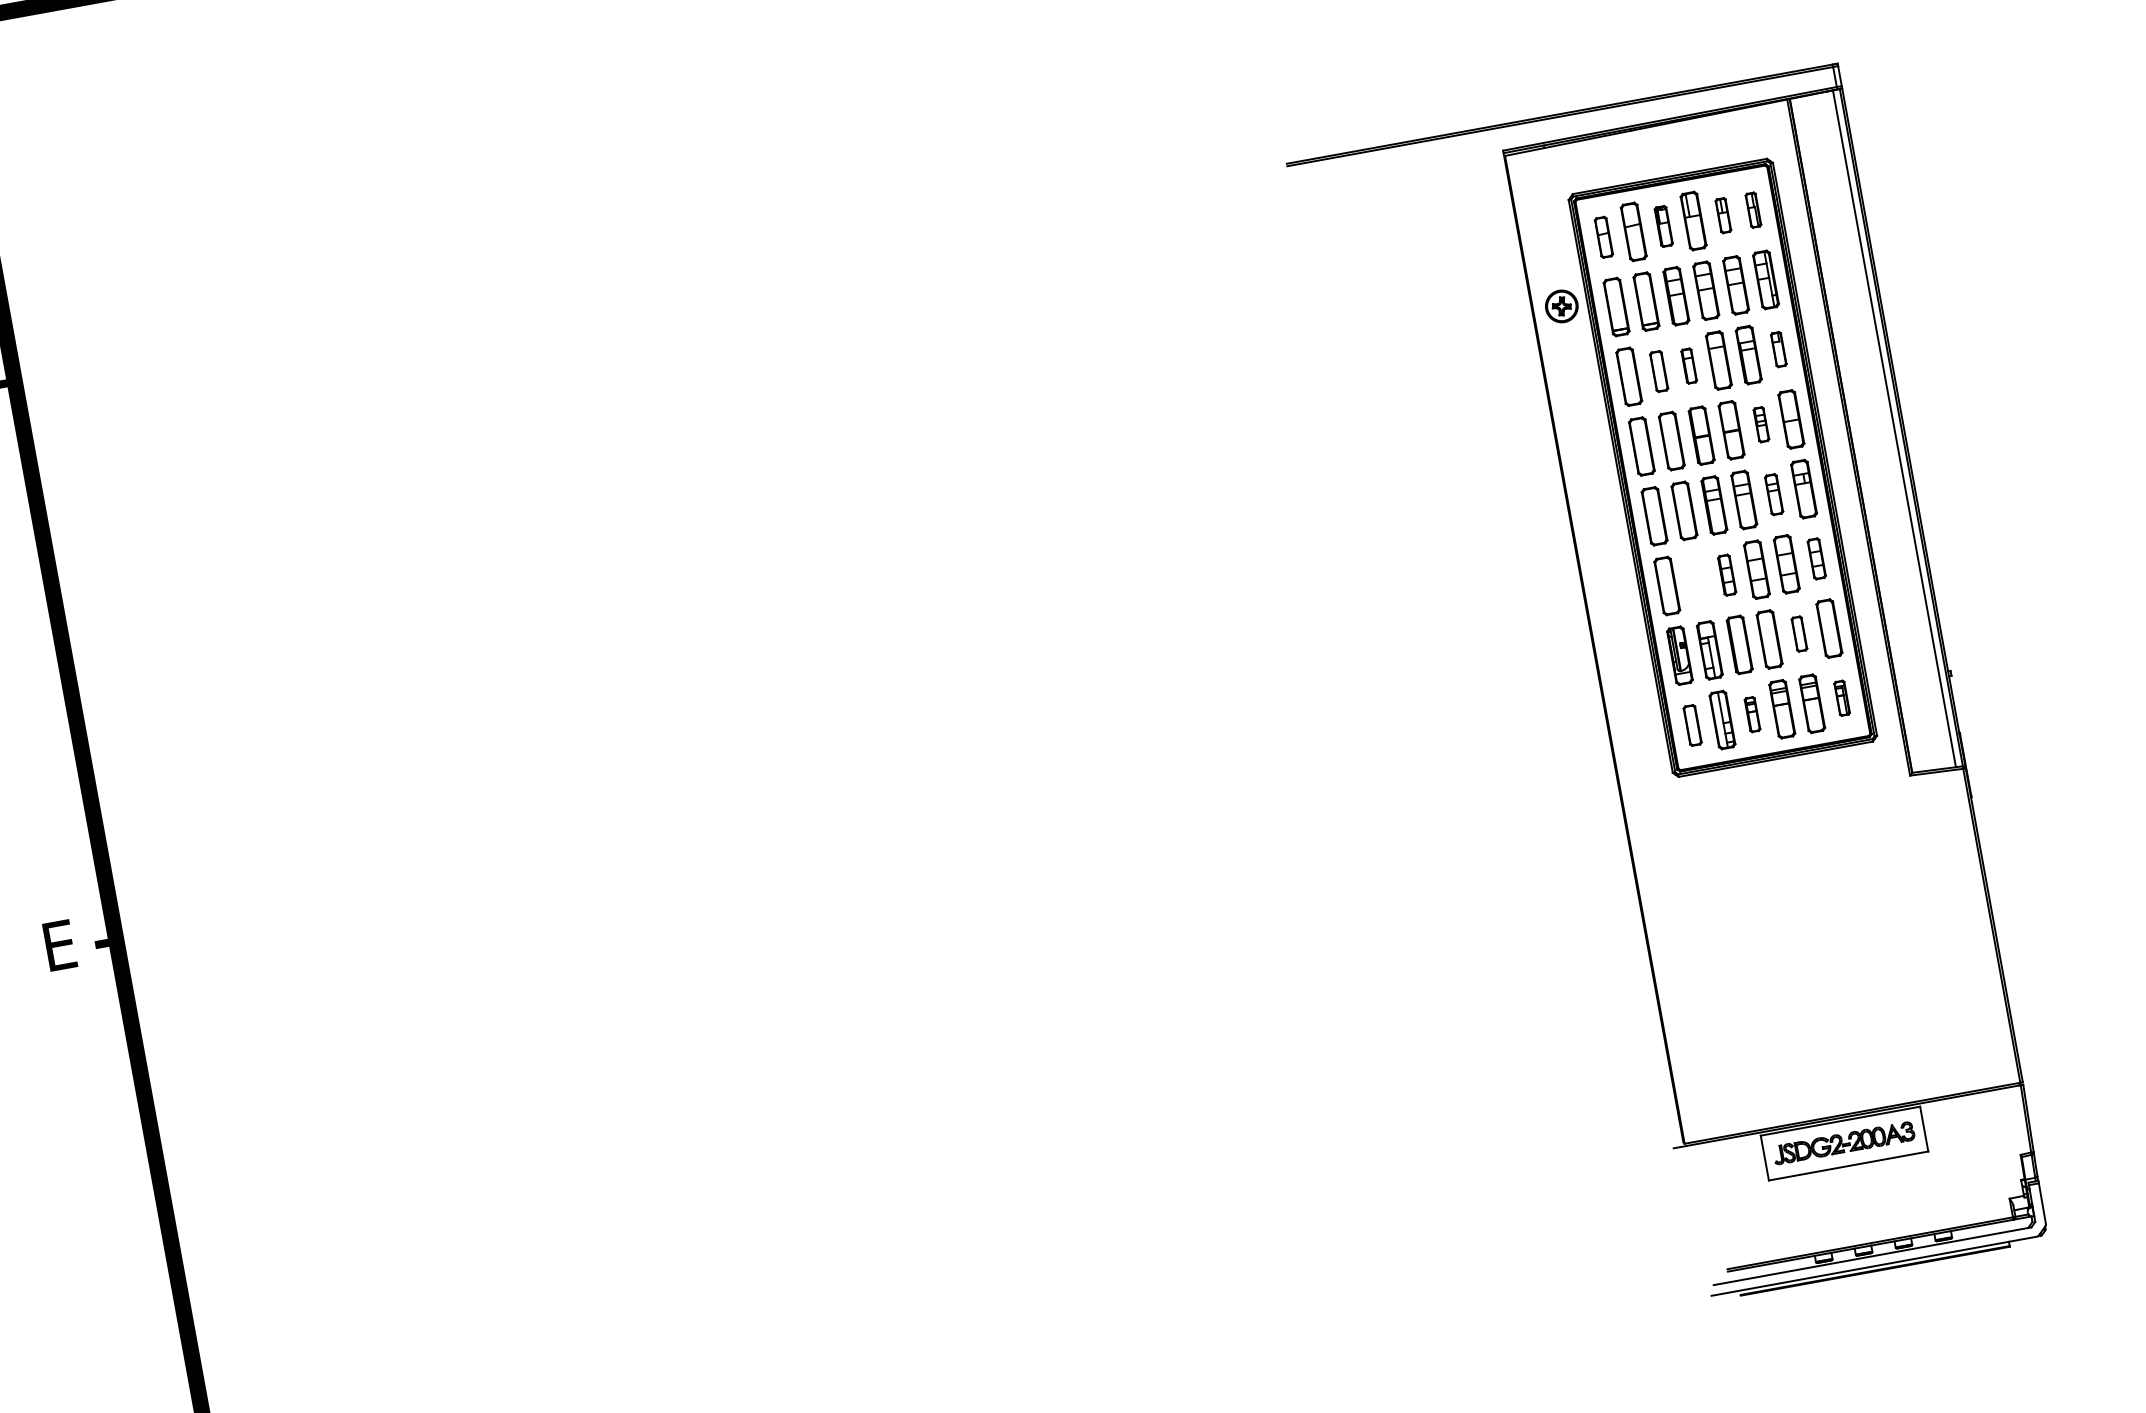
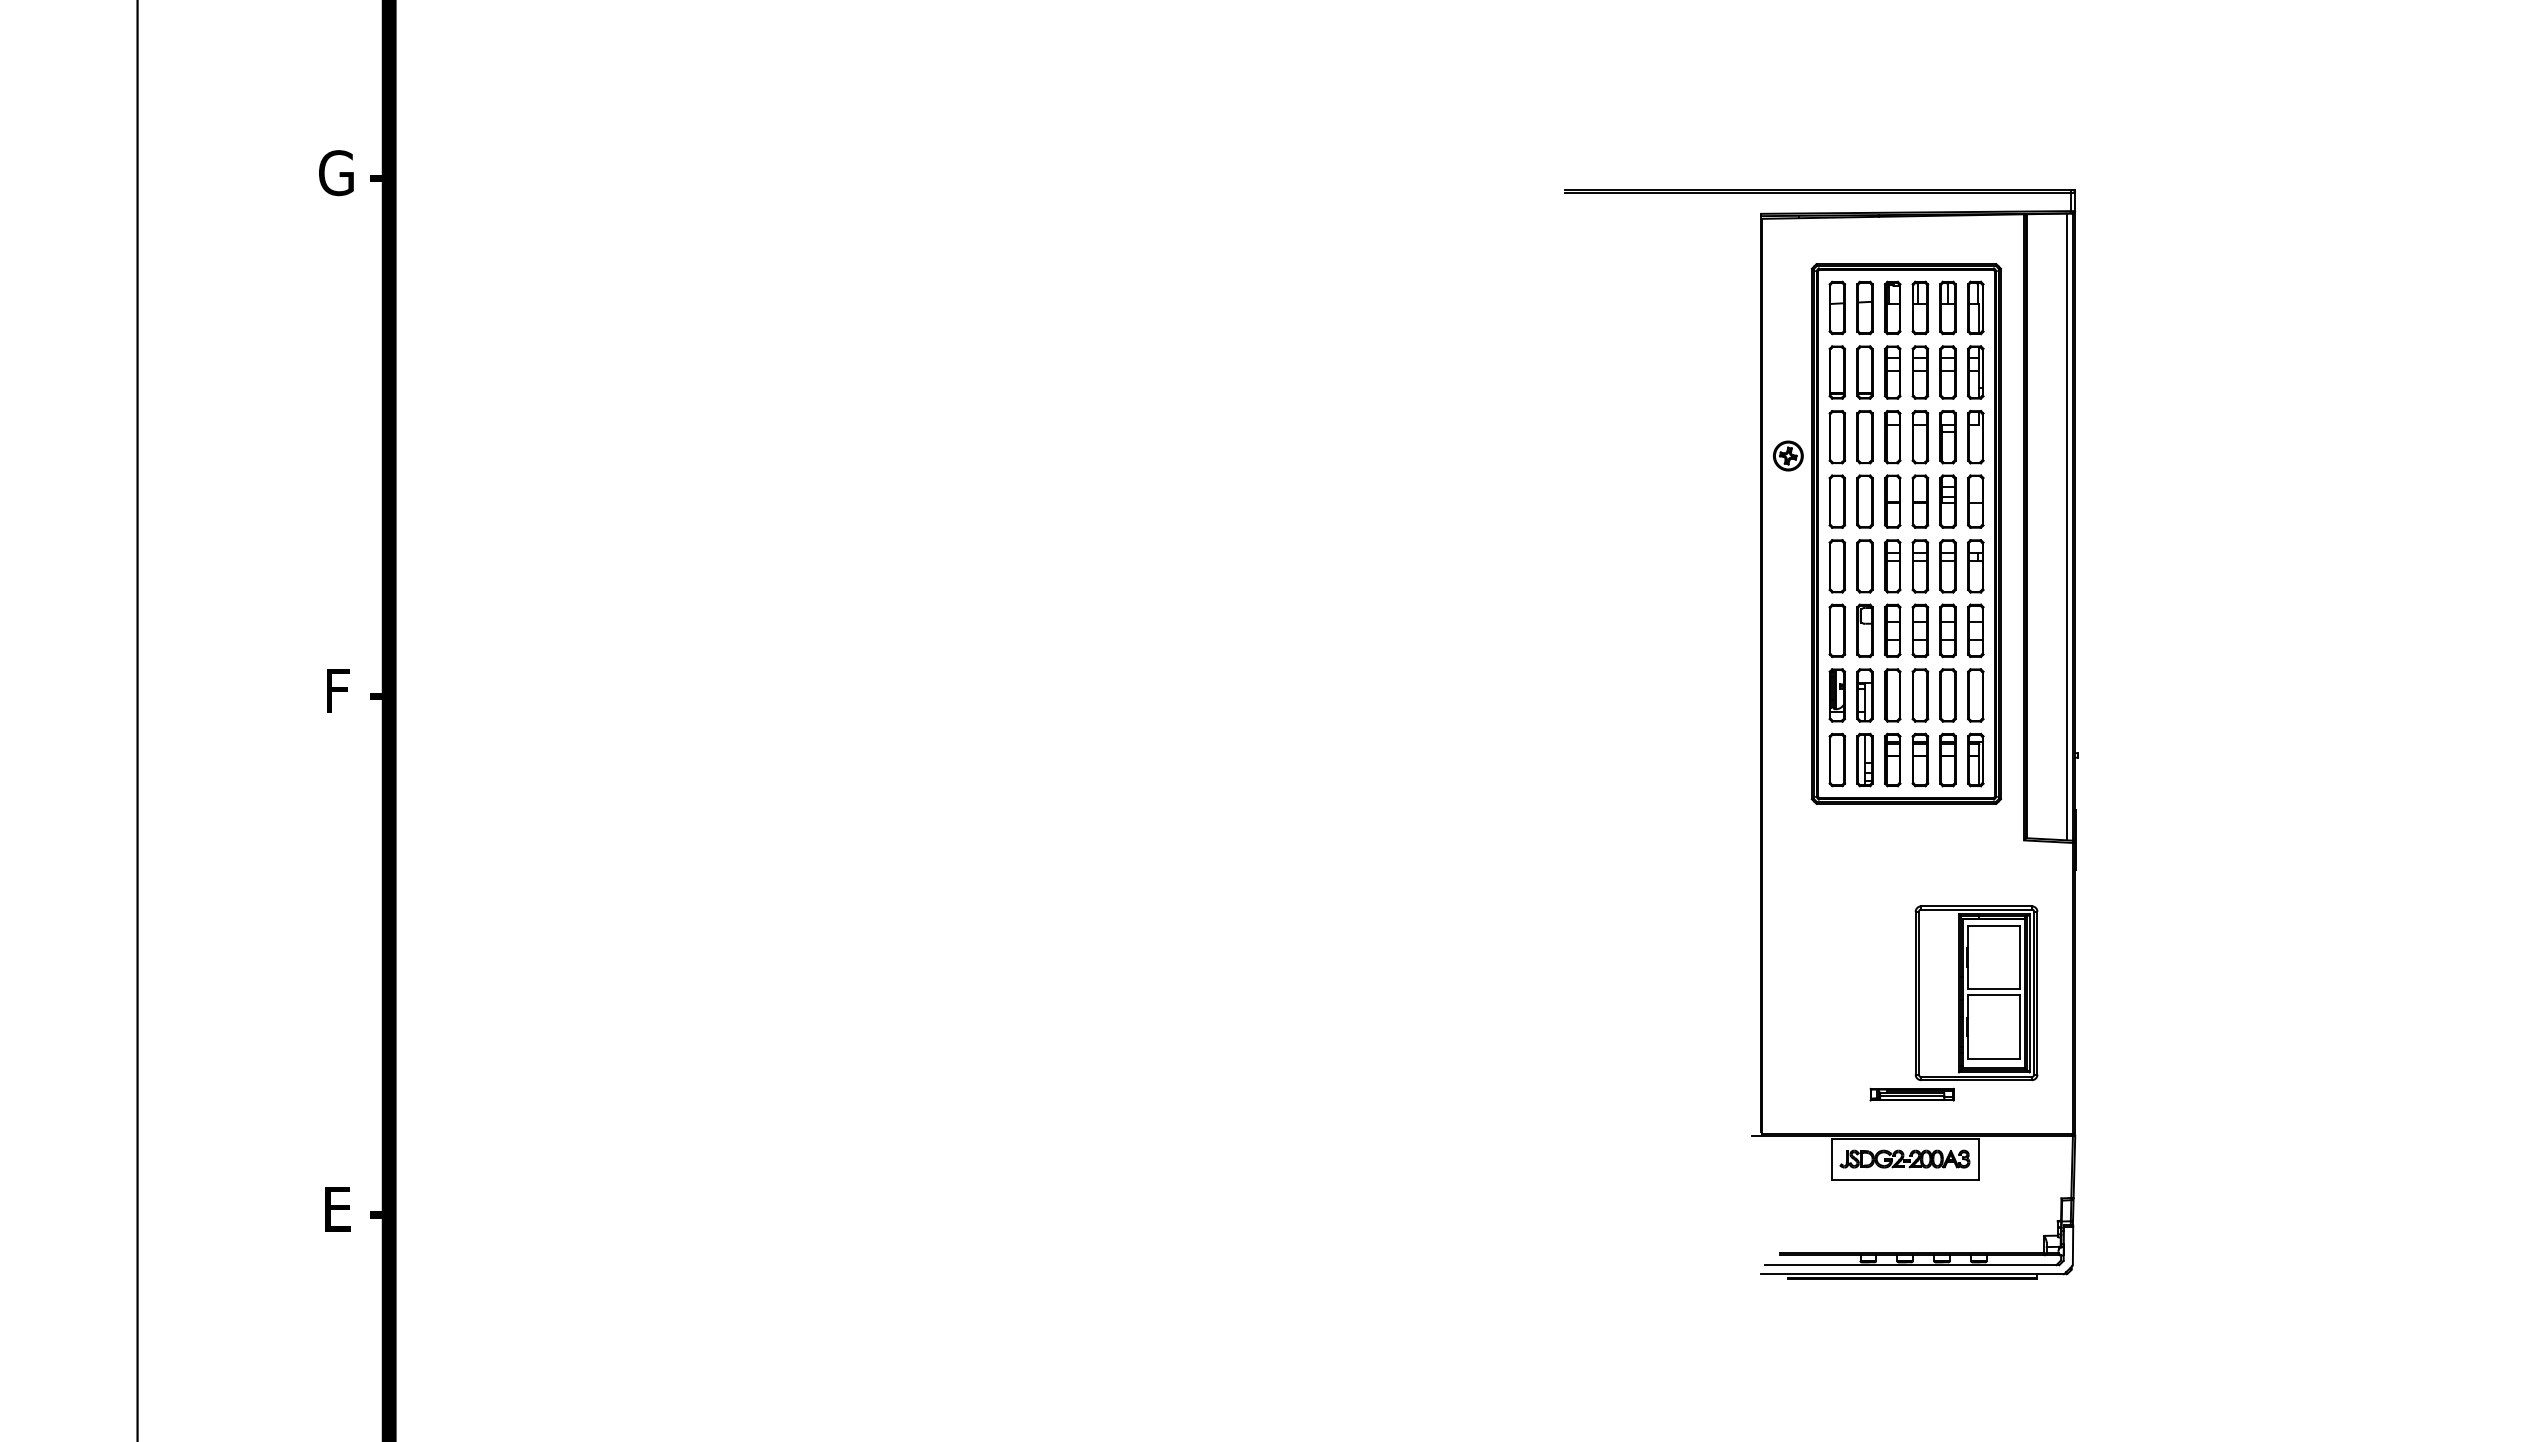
part: (1752, 209) -> (1975, 307), size x1.67
part: (1722, 215) -> (1947, 307), size x1.67
part: (1663, 226) -> (1892, 307), size x1.43
part: (1603, 236) -> (1837, 307), size x1.43
part: (1561, 305) -> (1788, 455), moved
part: (1778, 349) -> (1975, 436), size x1.67
part: (1688, 366) -> (1892, 437), size x1.67
part: (1658, 371) -> (1864, 437), size x1.43
part: (1760, 424) -> (1947, 501), size x1.67
part: (1773, 494) -> (1947, 566), size x1.43
part: (1816, 558) -> (1975, 630), size x1.43
part: (1726, 574) -> (1892, 630), size x1.43
part: (1696, 580) -> (1864, 630), added
part: (1798, 634) -> (1947, 695), size x1.67
part: (1841, 697) -> (1975, 759), size x1.67
part: (1752, 714) -> (1892, 759), size x1.67
part: (1692, 724) -> (1837, 759), size x1.43
text: (59, 944) -> (337, 690), E -> F
part: (1865, 965) -> (1953, 1003), added

